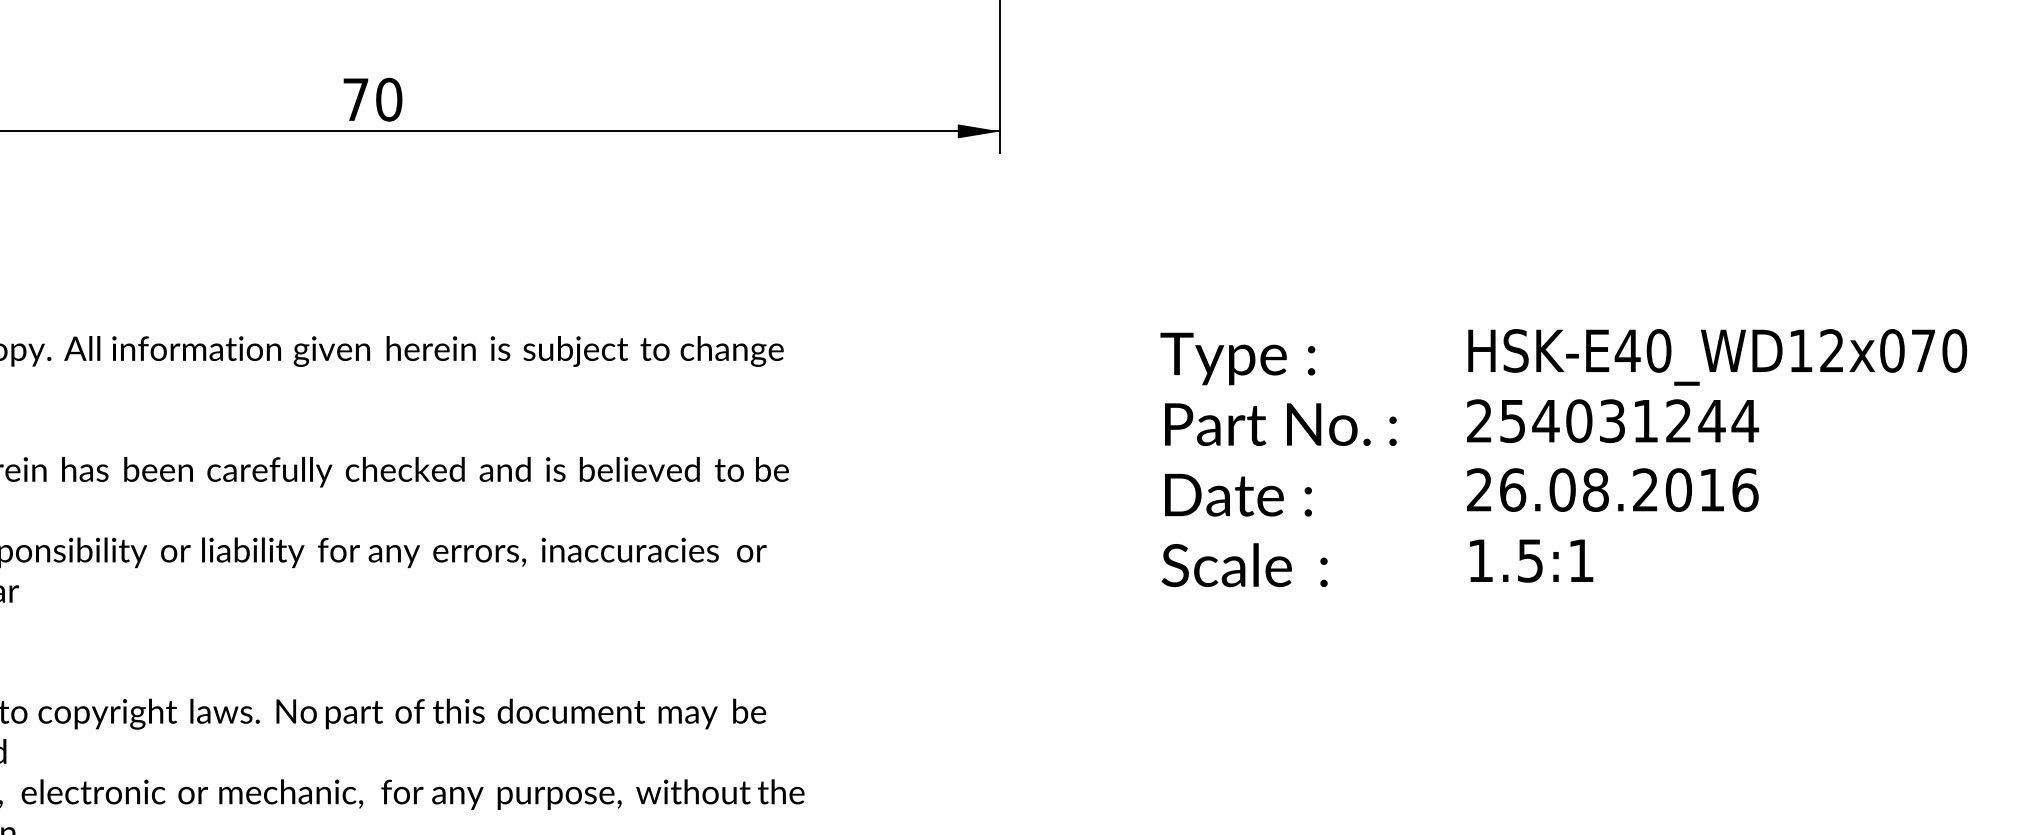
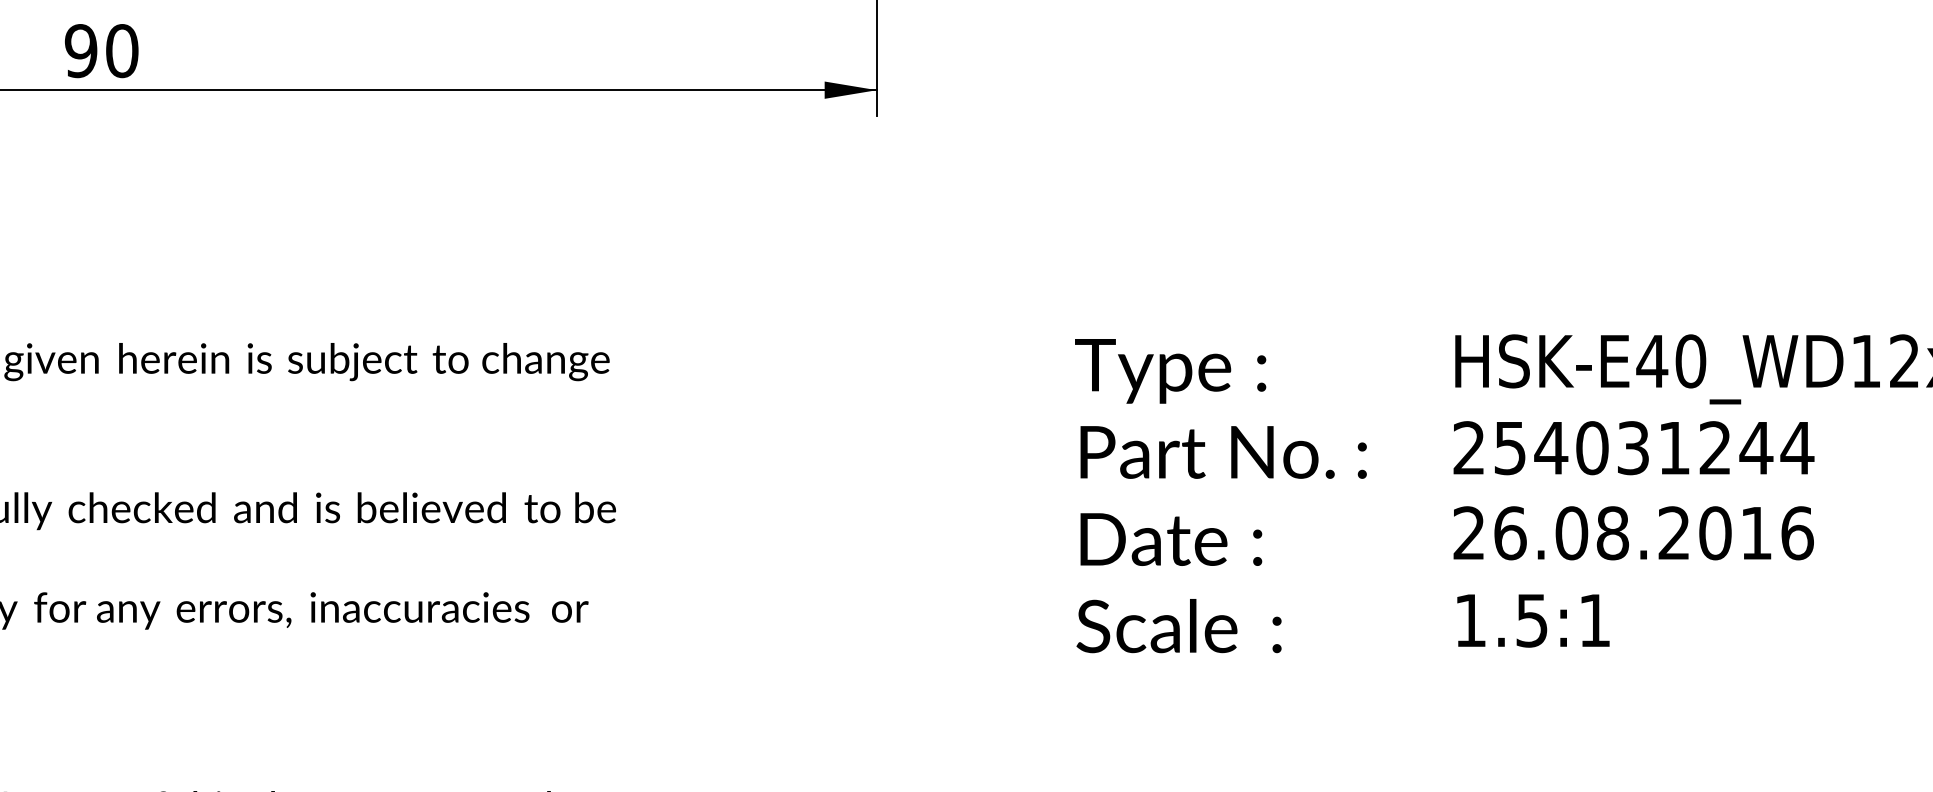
text: (355, 99) -> (80, 50), 70 -> 90

